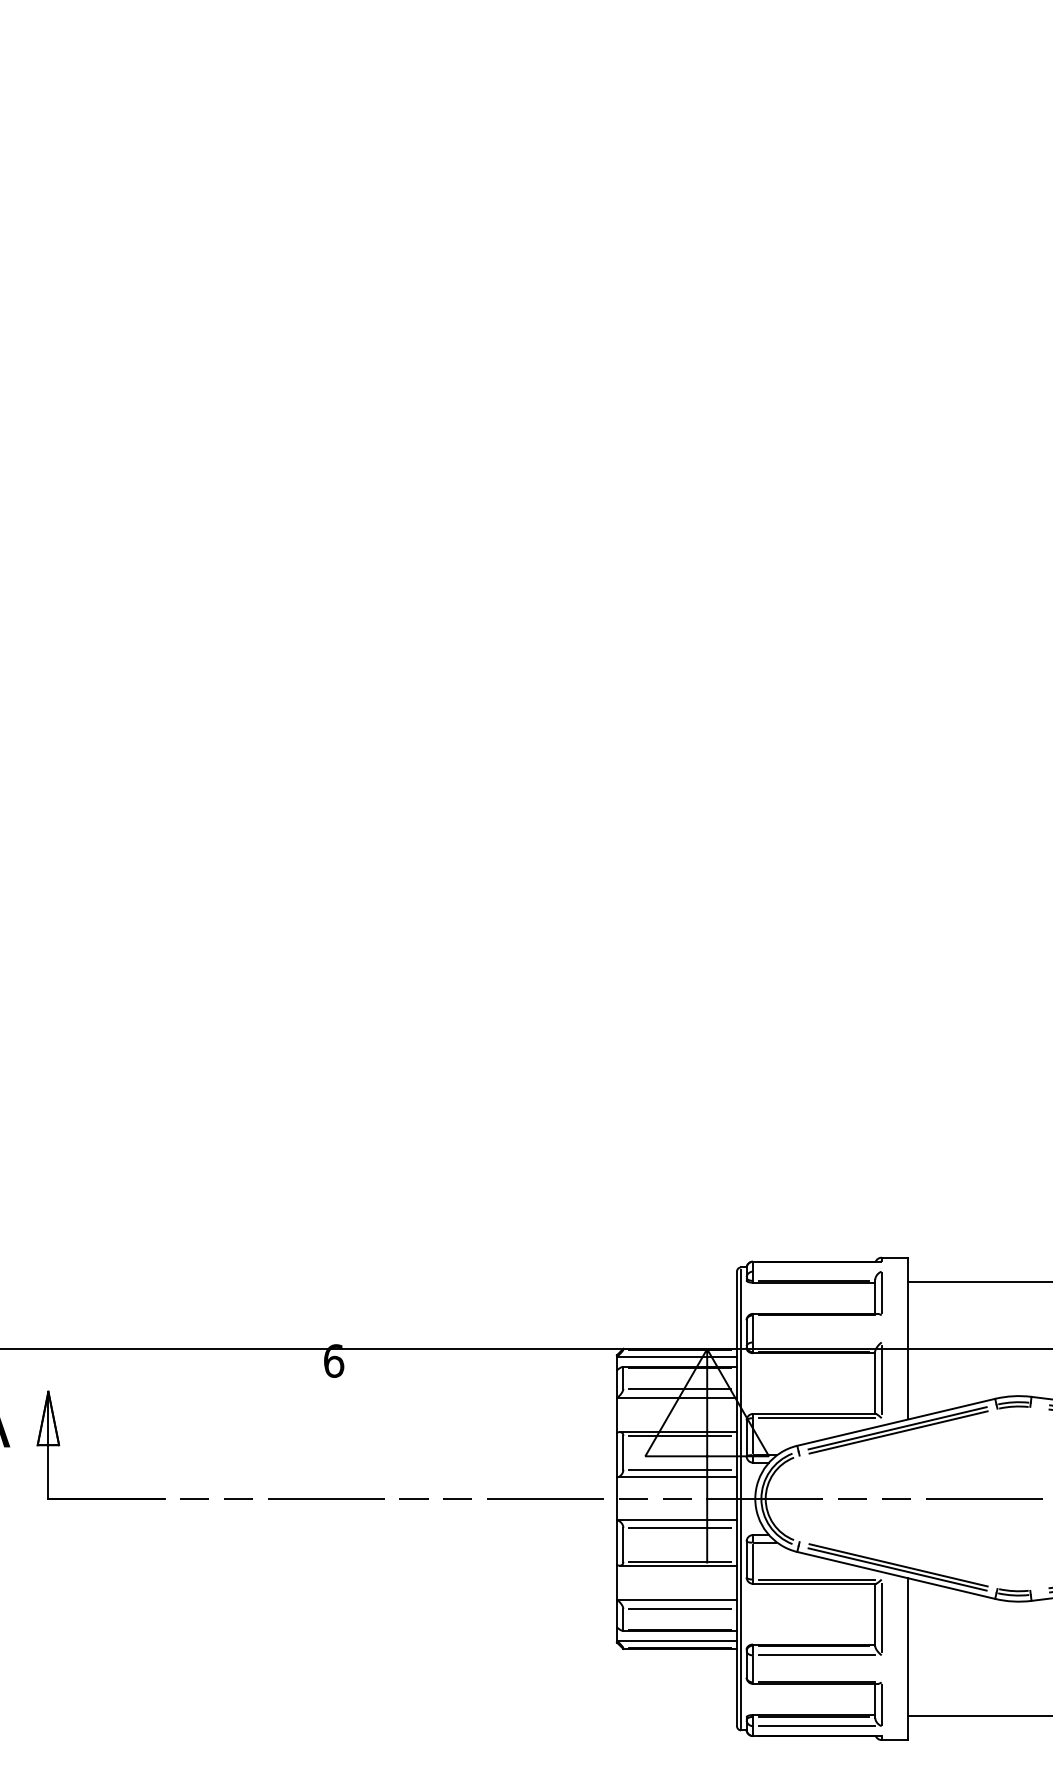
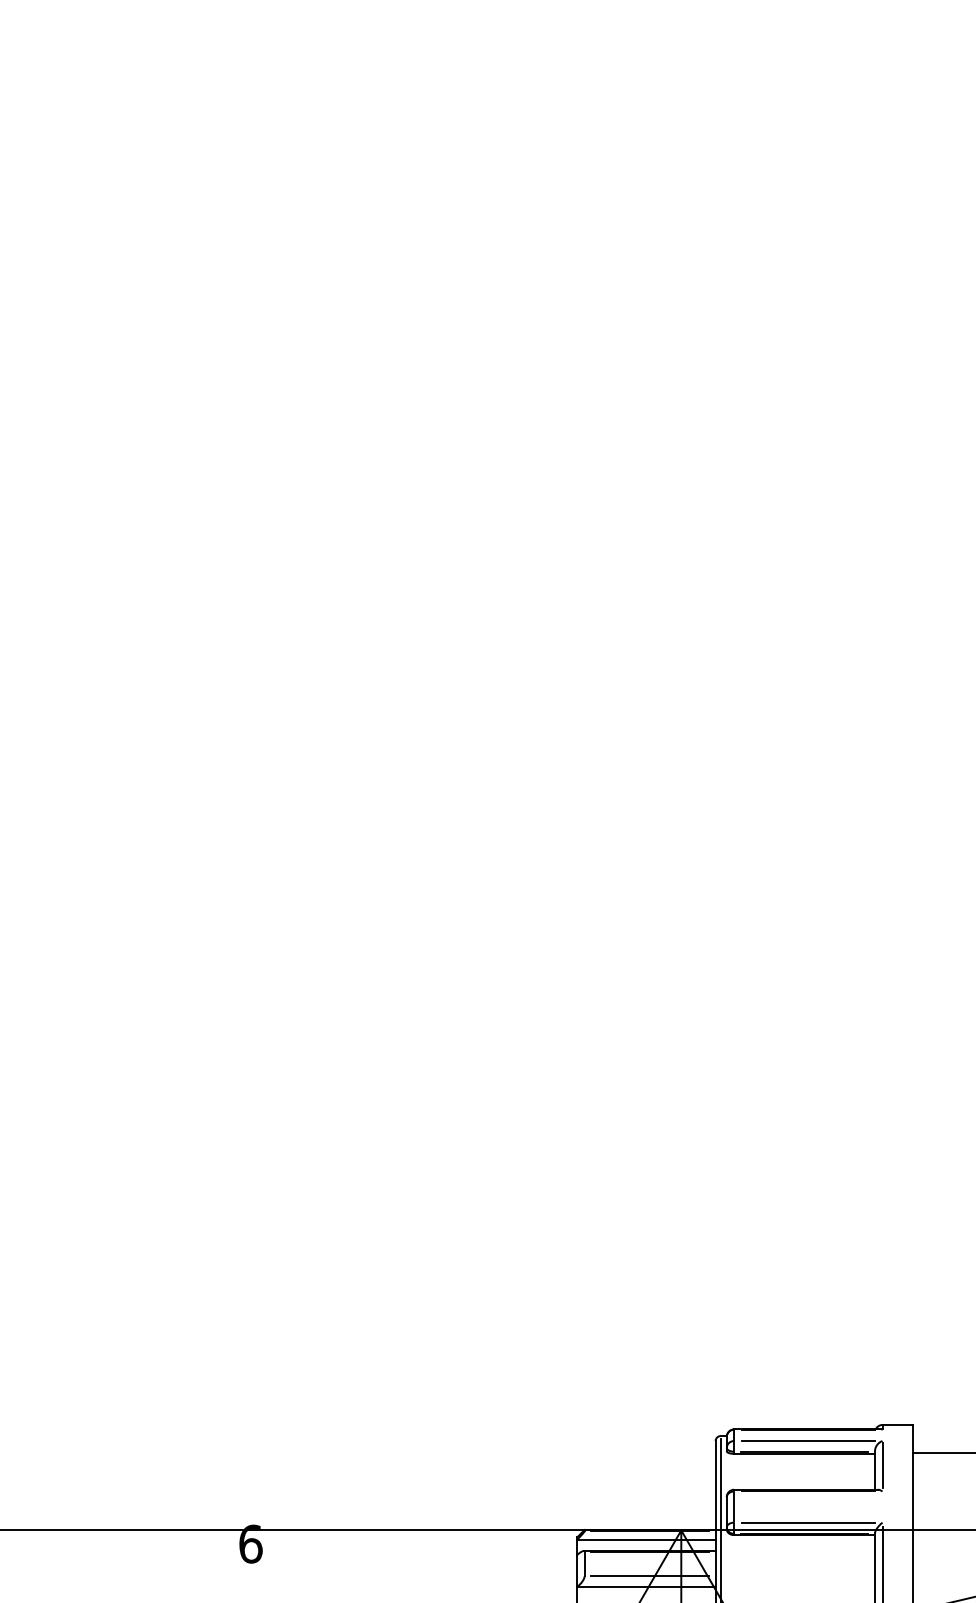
line: (817, 1271) -> (808, 1440), added
line: (817, 1342) -> (808, 1522), added

